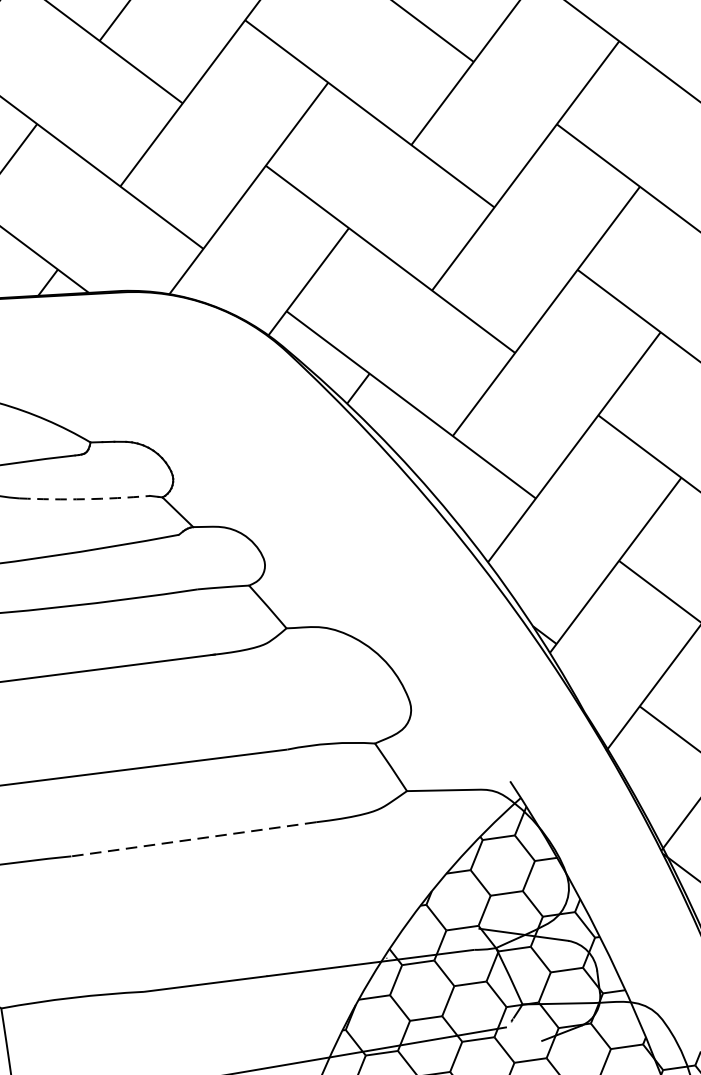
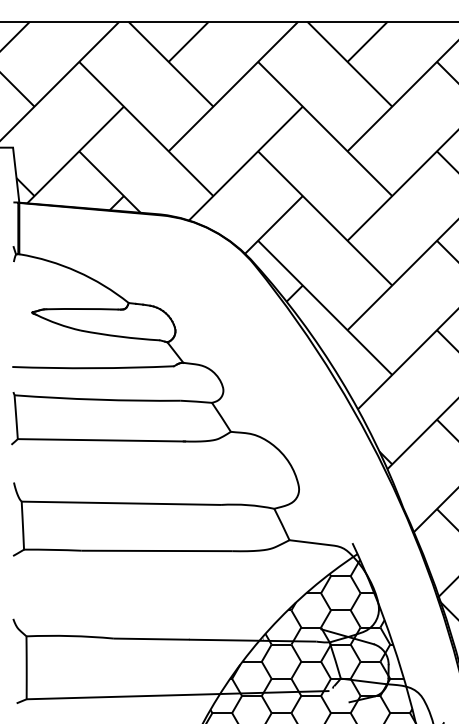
arc: (84, 498) -> (120, 336), dashed -> solid
line: (192, 838) -> (156, 550), dashed -> solid

